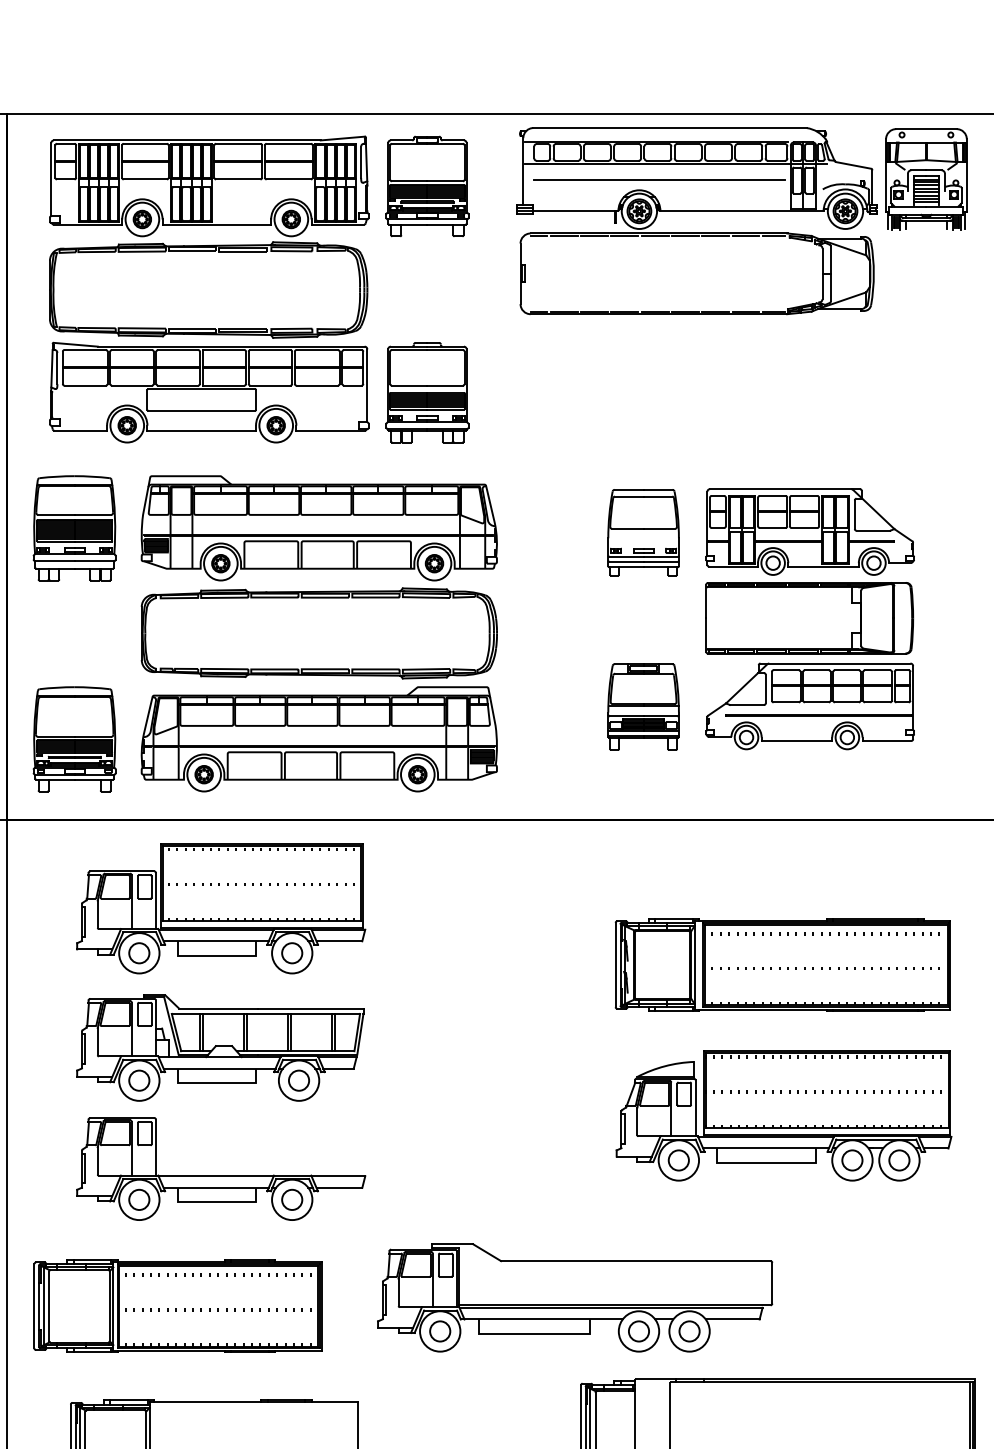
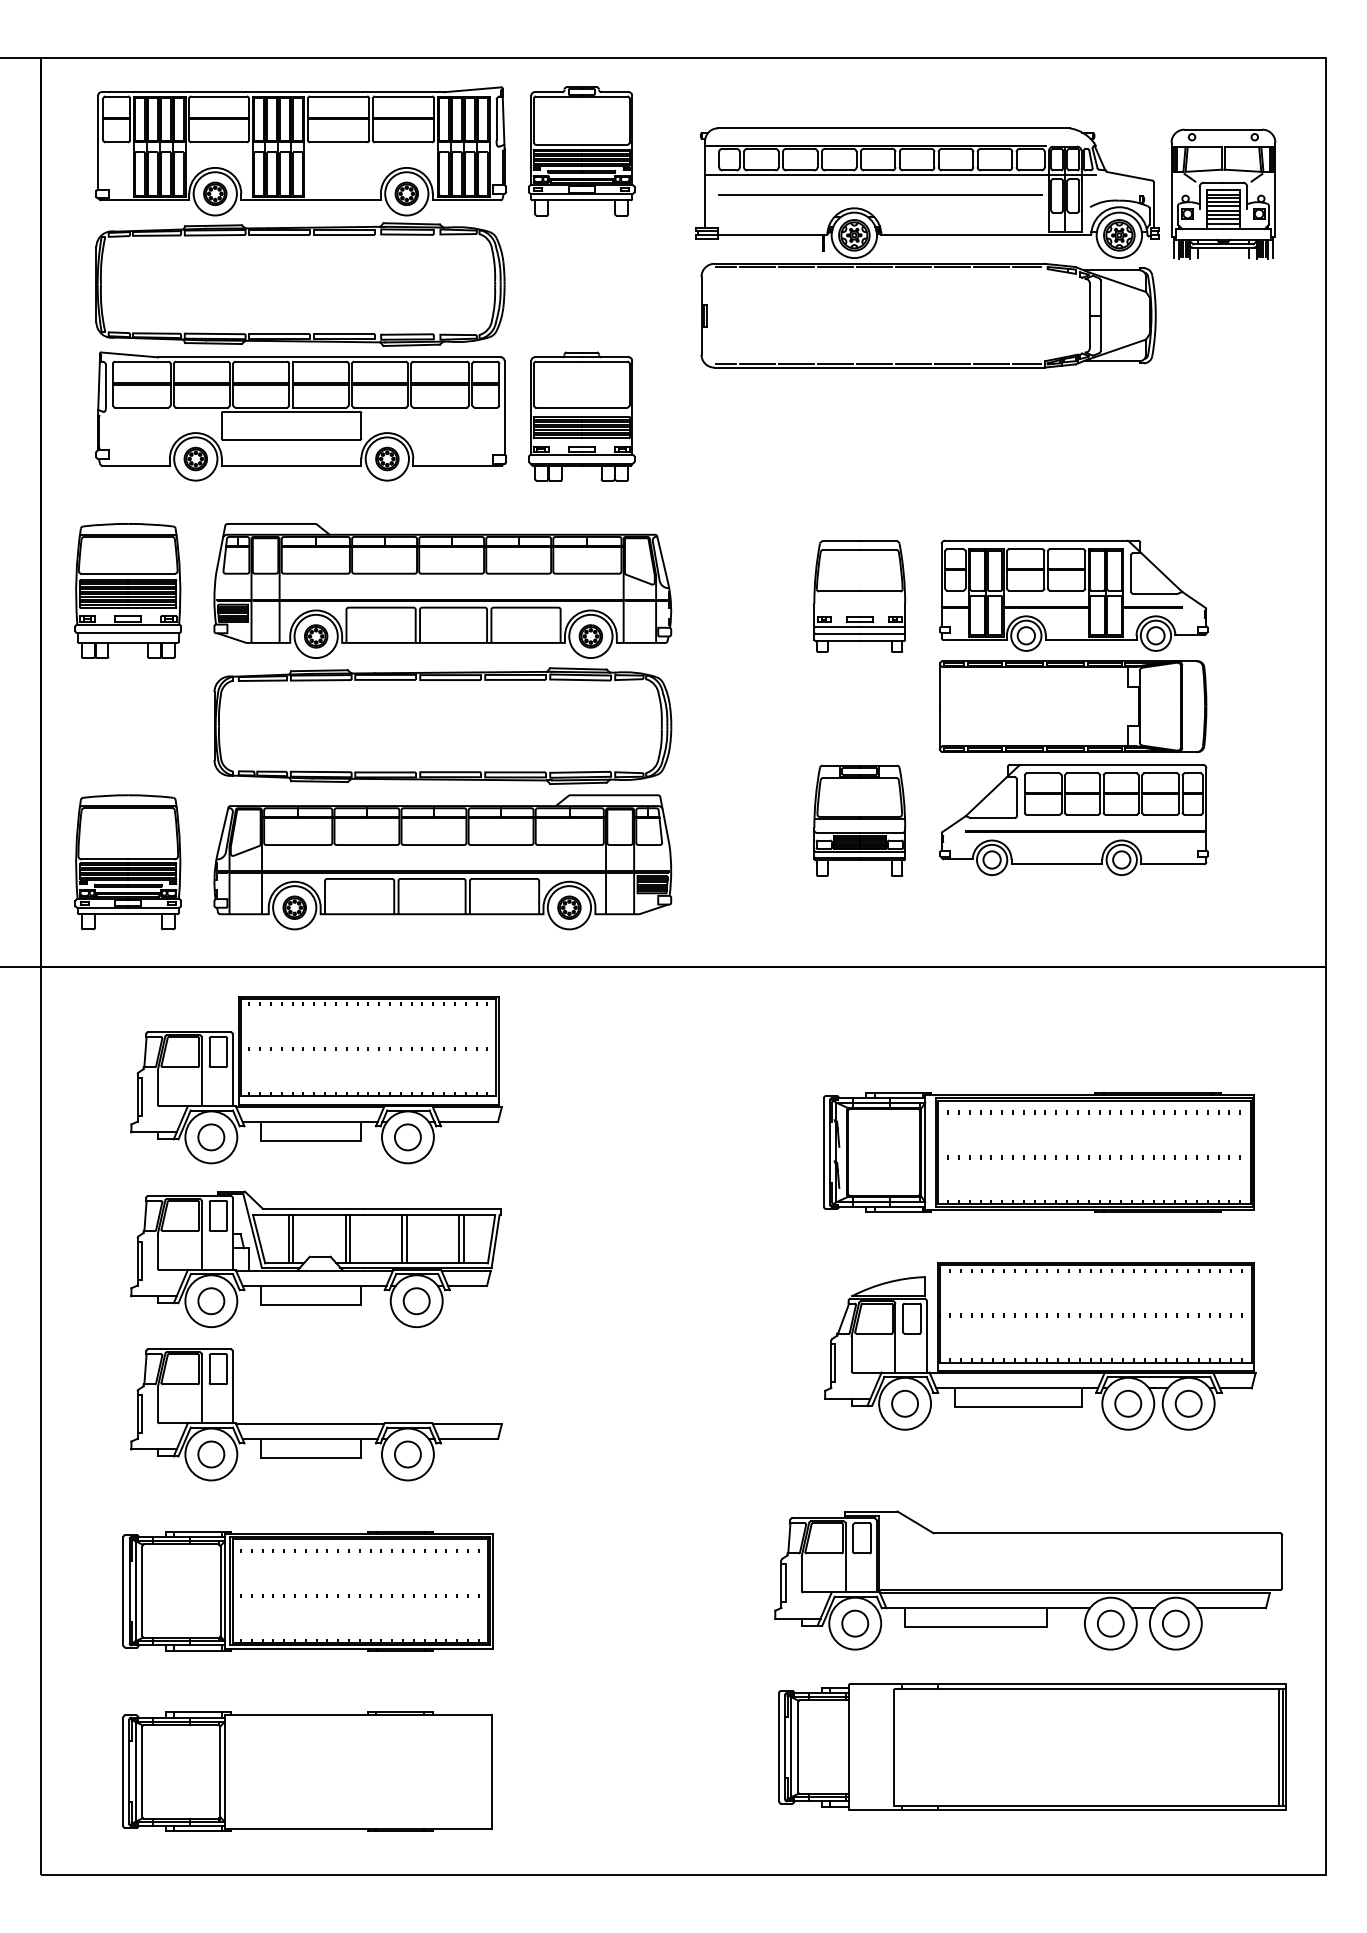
part: (741, 211) -> (985, 235), moved
part: (574, 1297) -> (1028, 1580), moved
part: (177, 1306) -> (307, 1591), moved

